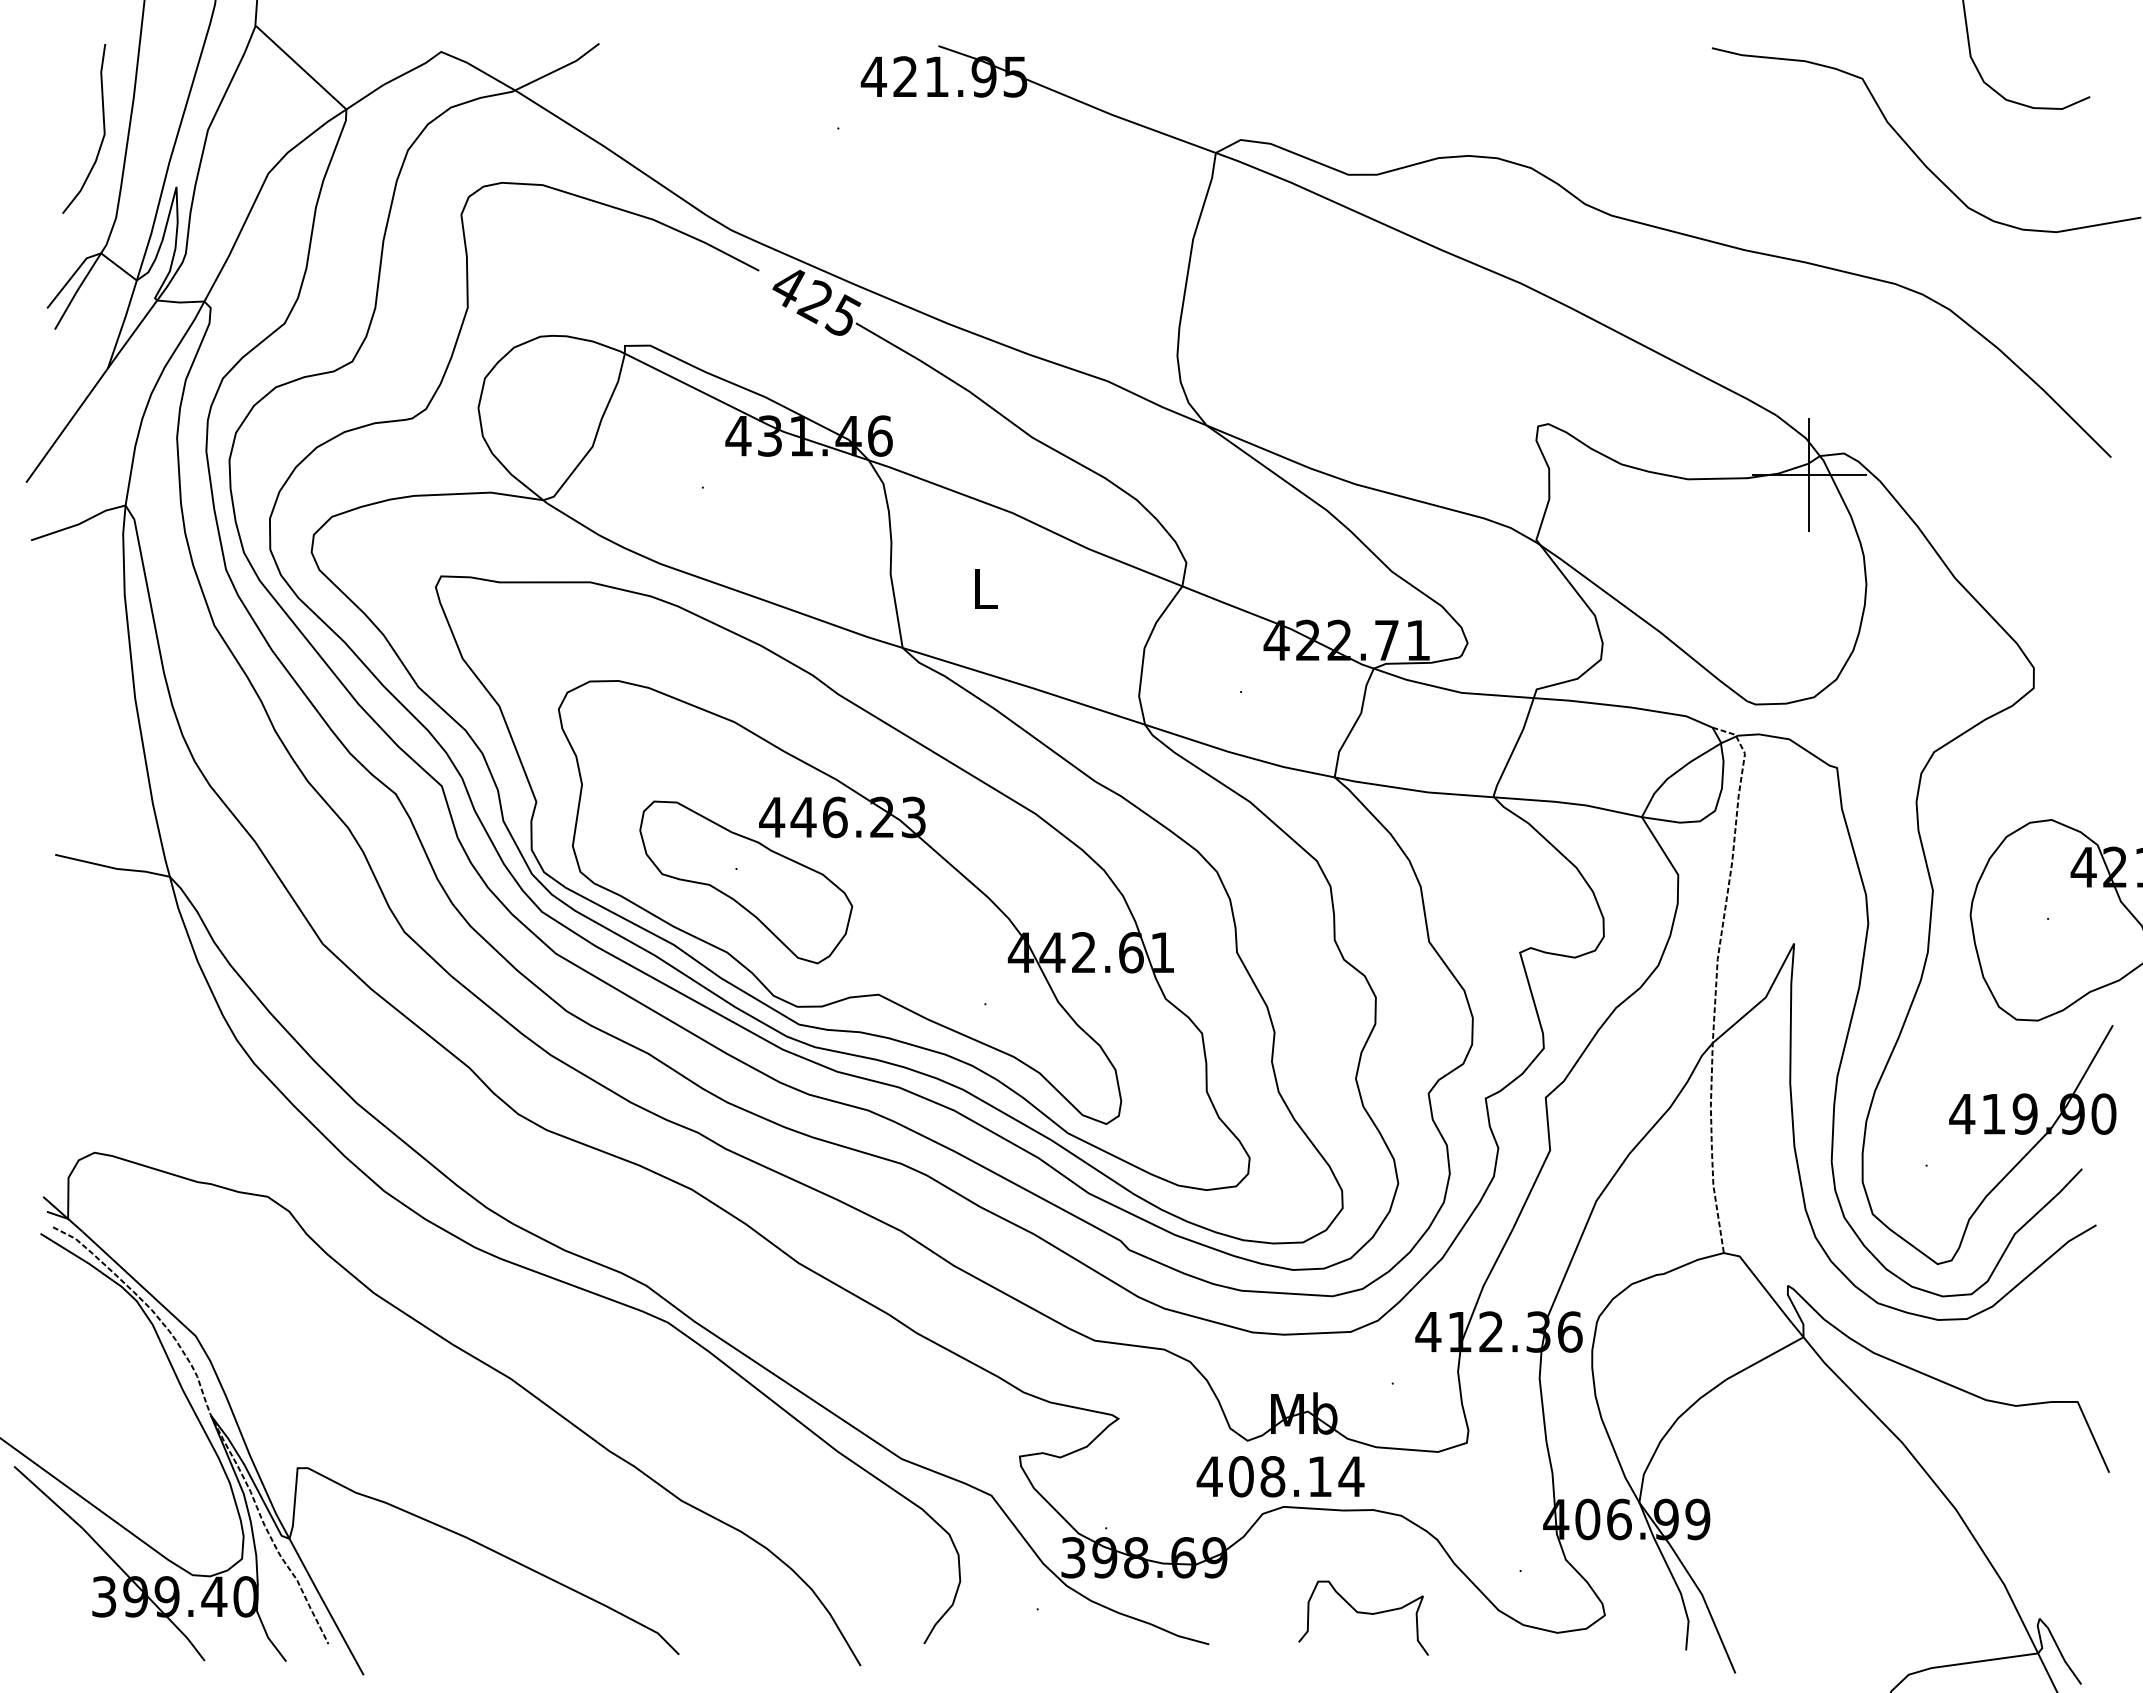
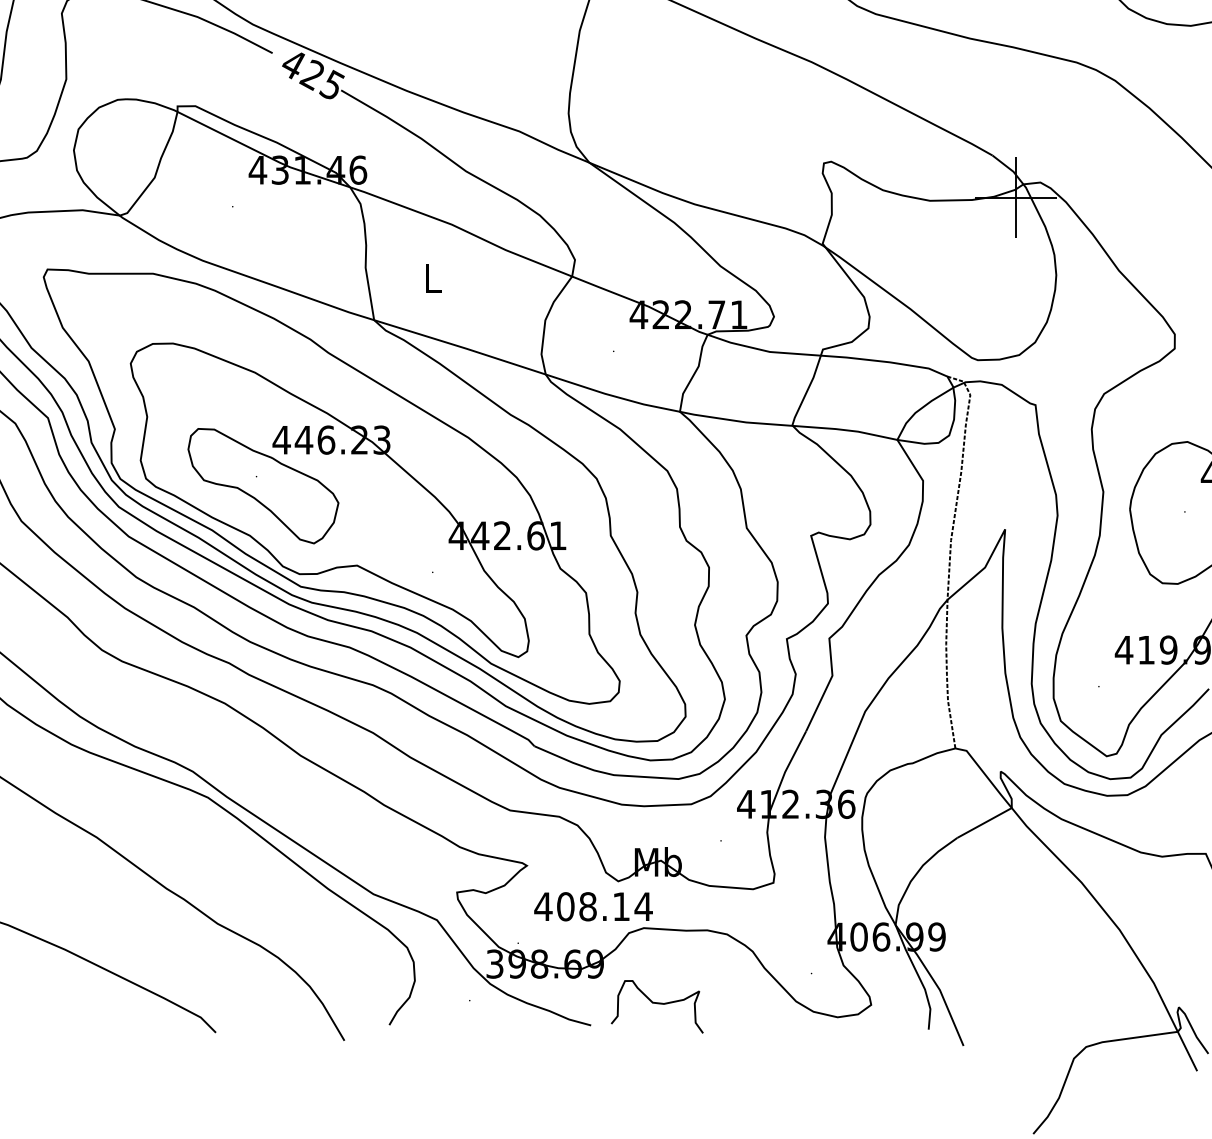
text: (1280, 1476) -> (593, 906), moved
curve: (1365, 1614) -> (658, 1004), moved

